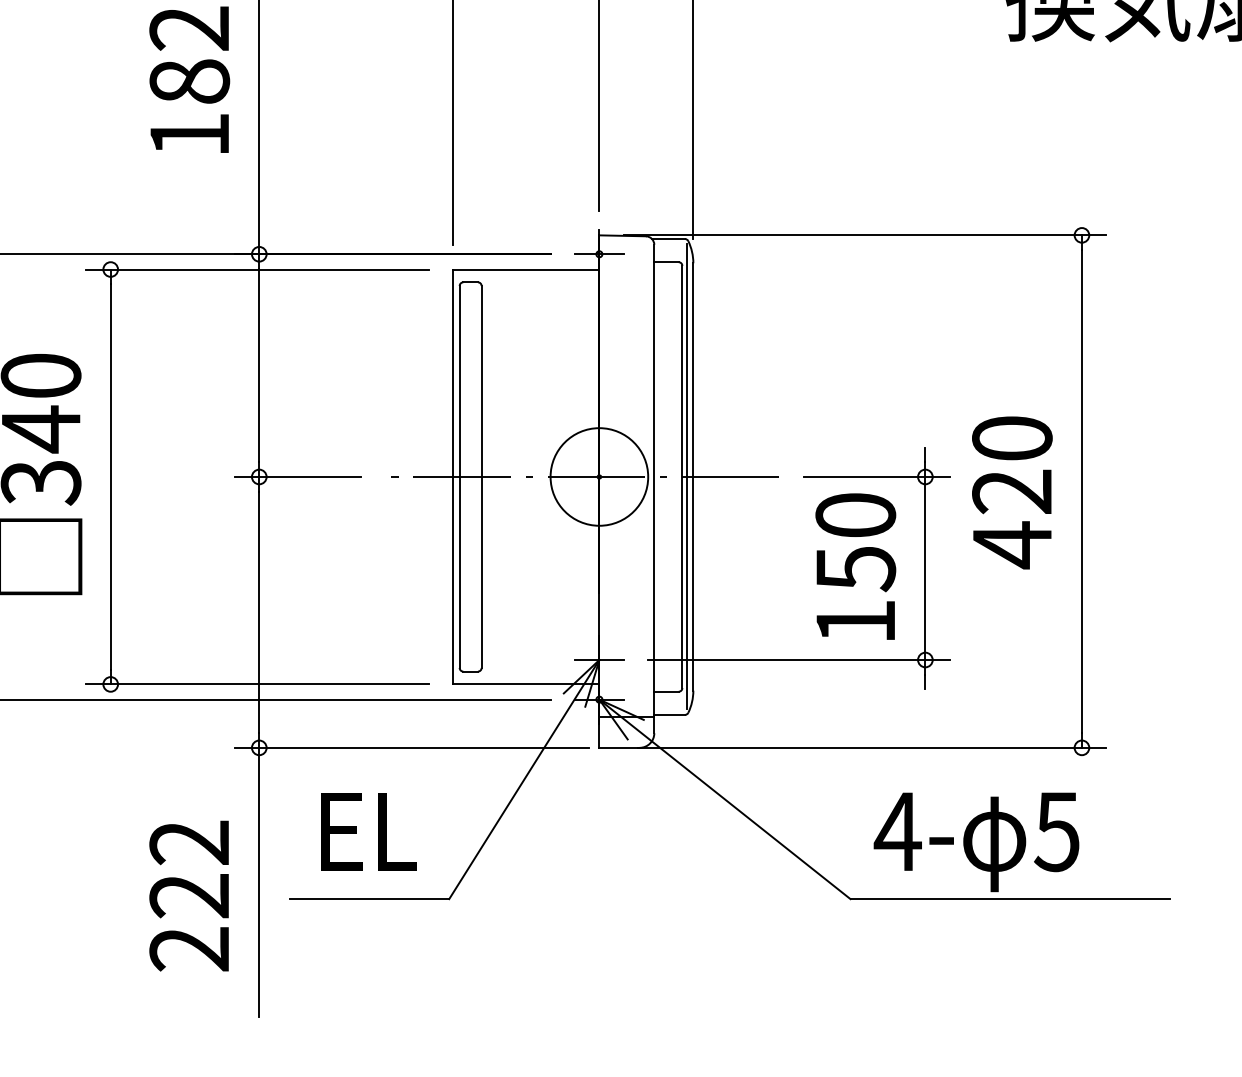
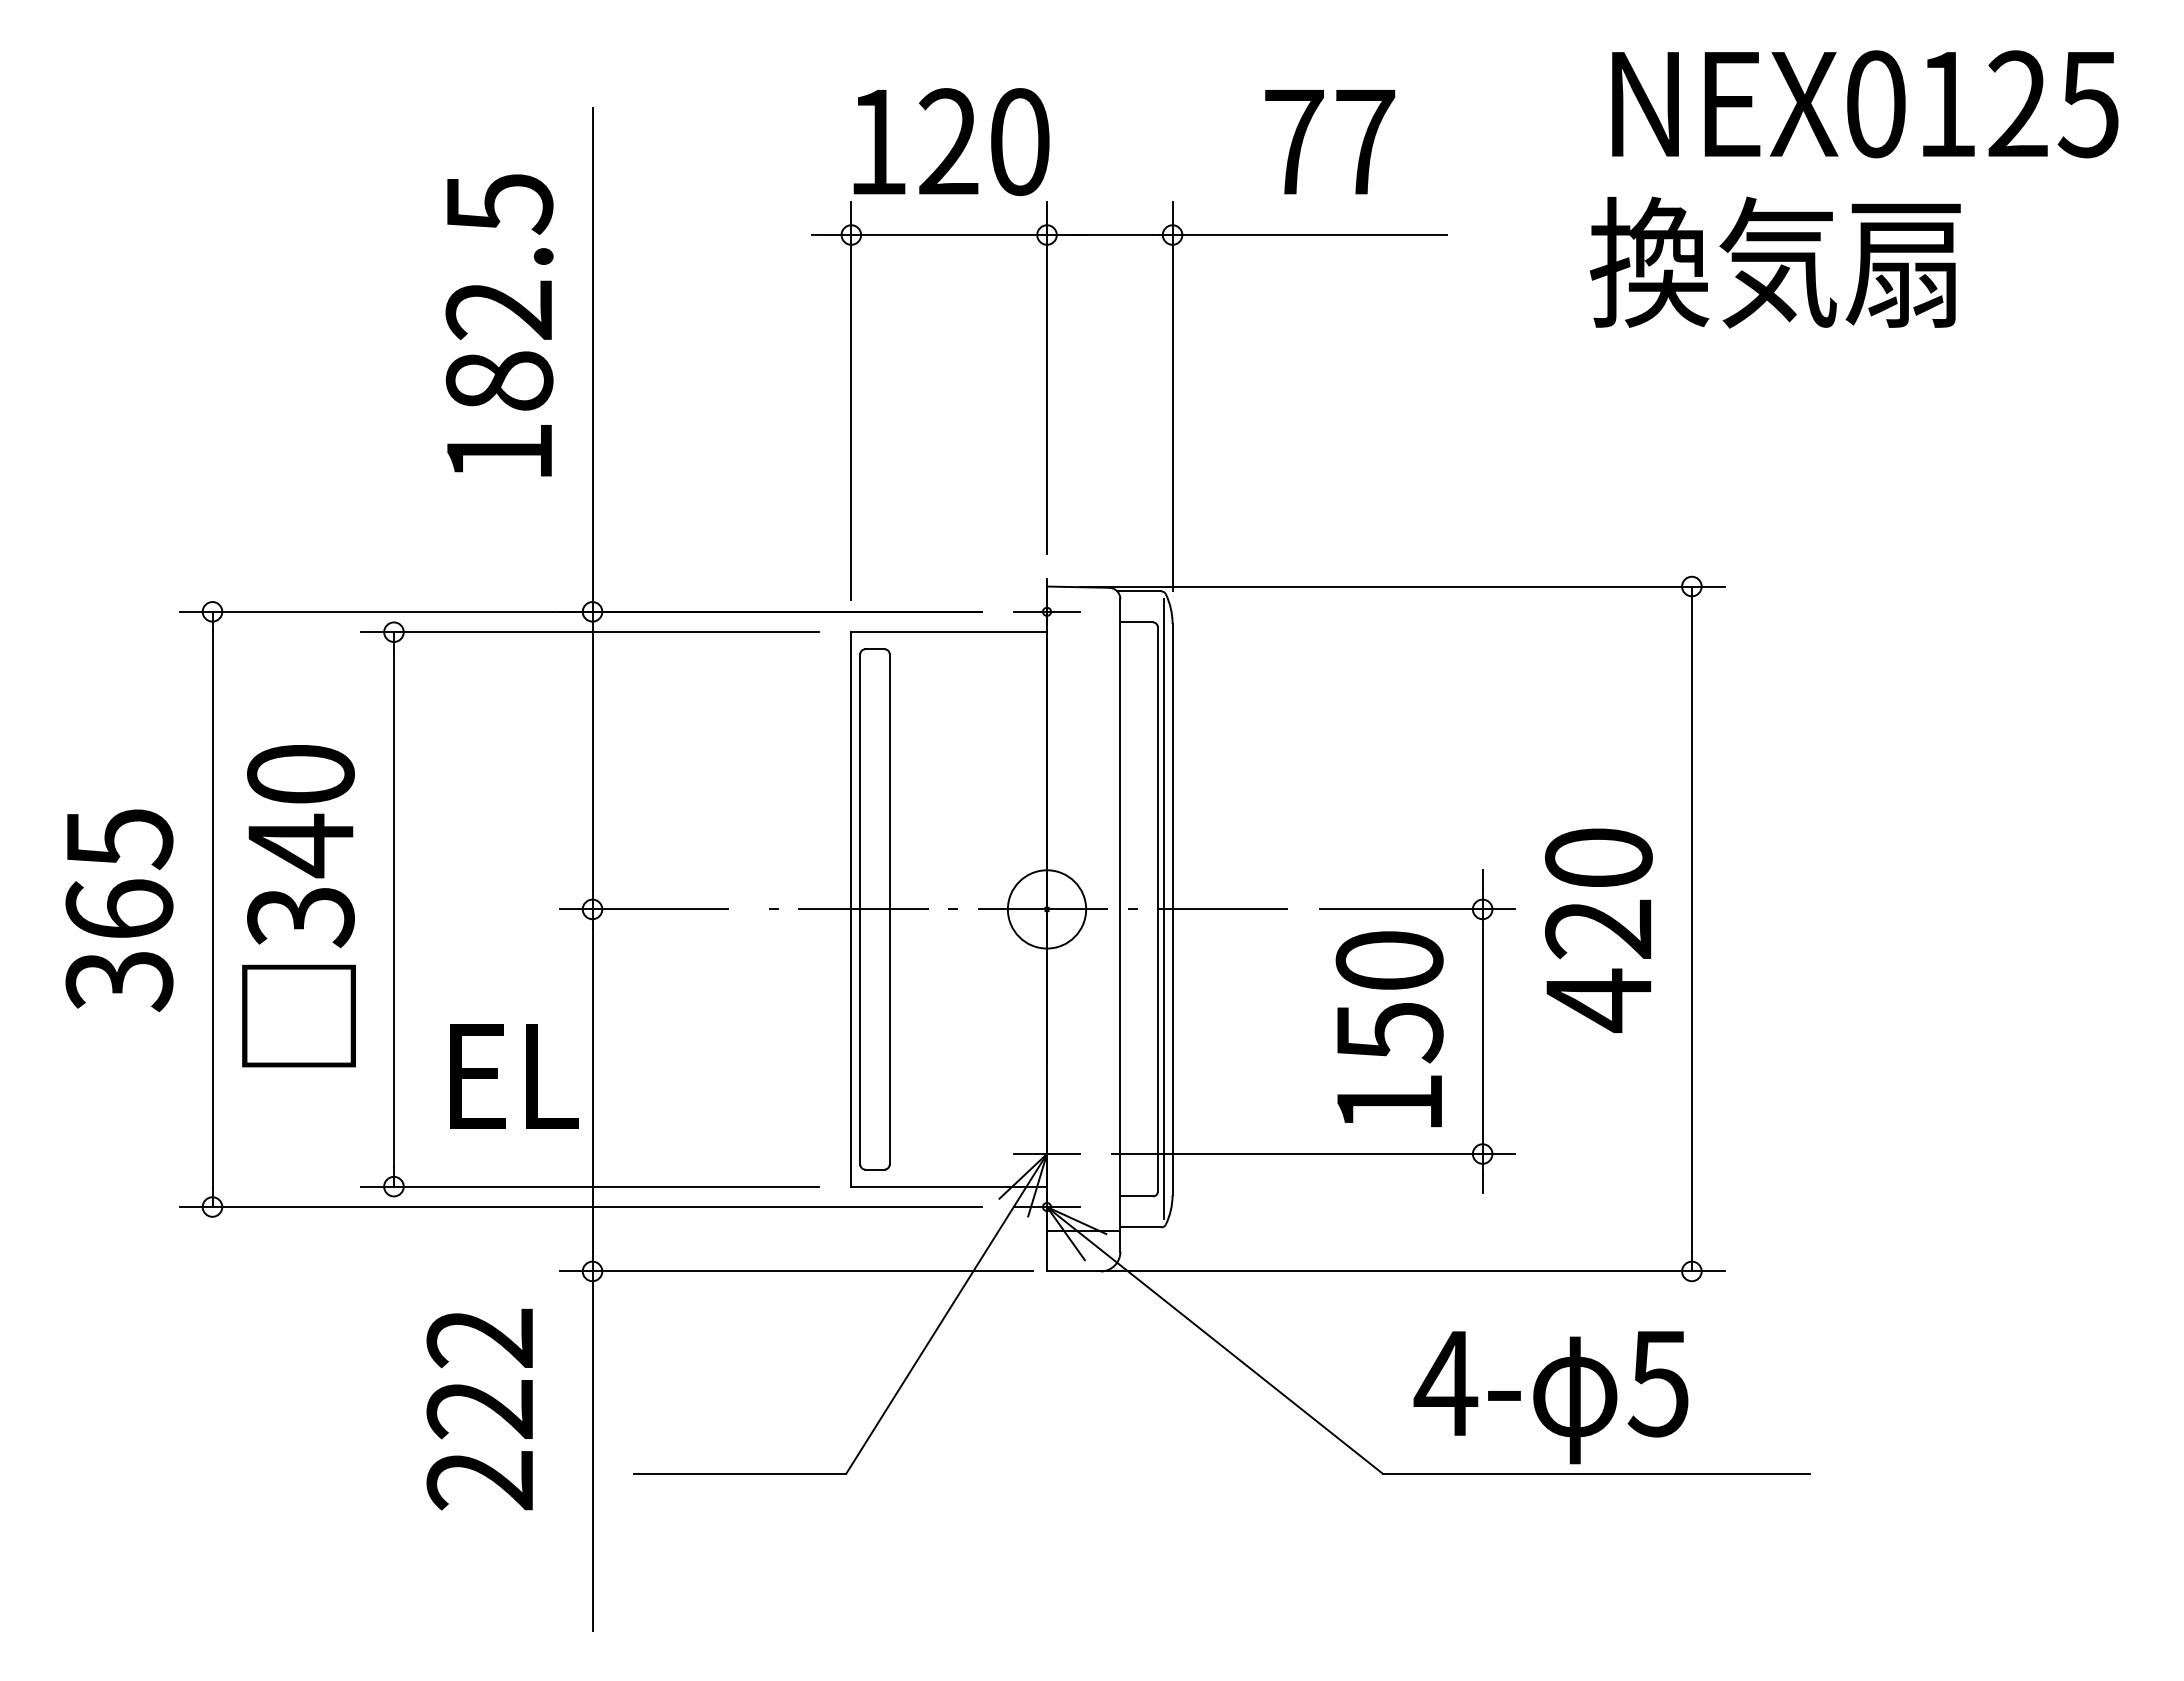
circle: (599, 477) -> (1046, 909), size x0.6
text: (369, 831) -> (514, 1076), moved
text: (188, 896) -> (479, 1409), moved

